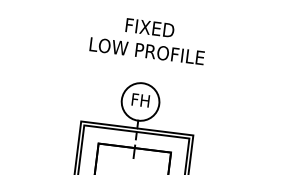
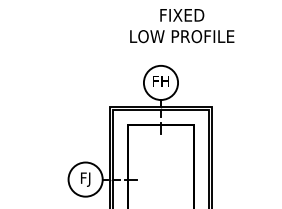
text: (148, 40) -> (182, 26), moved

